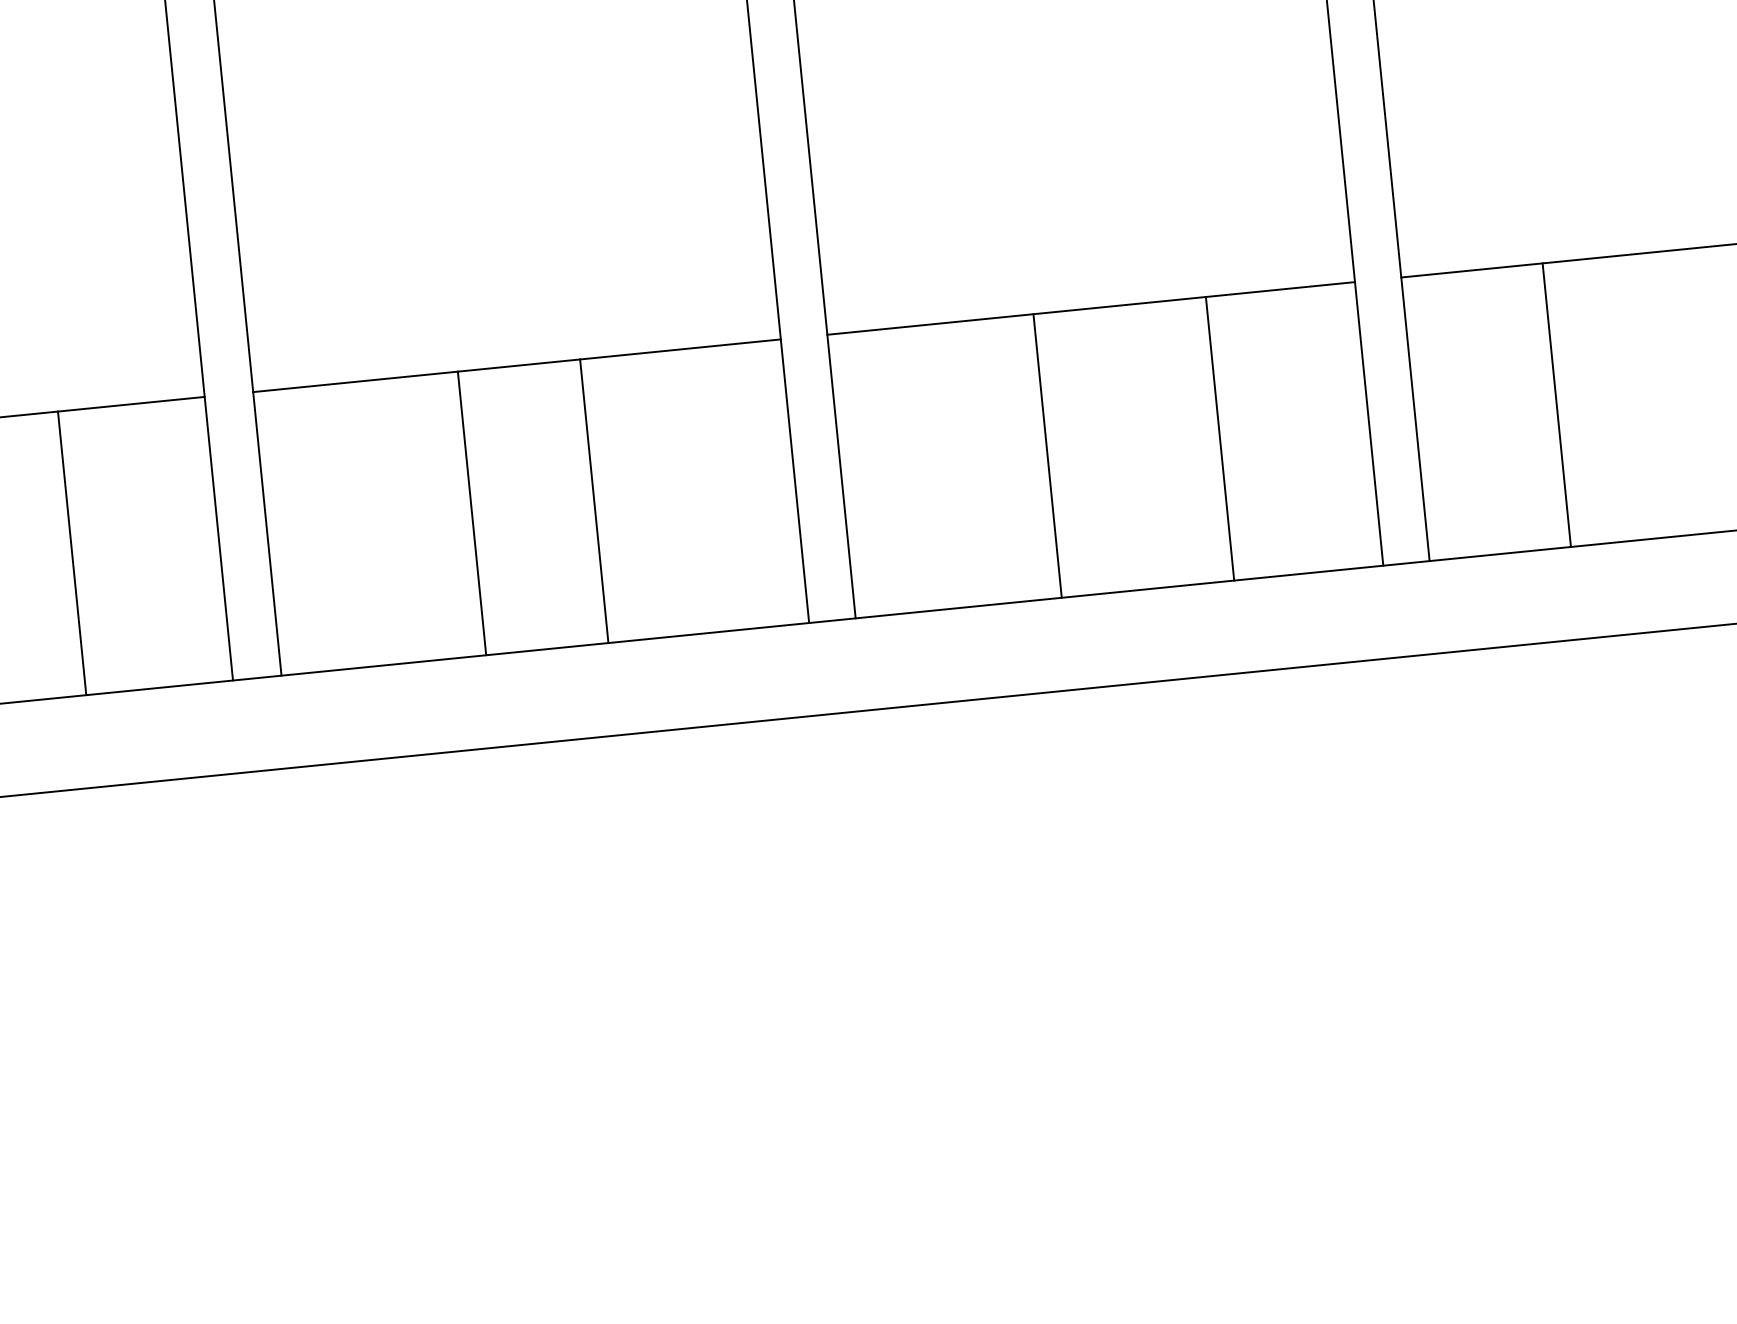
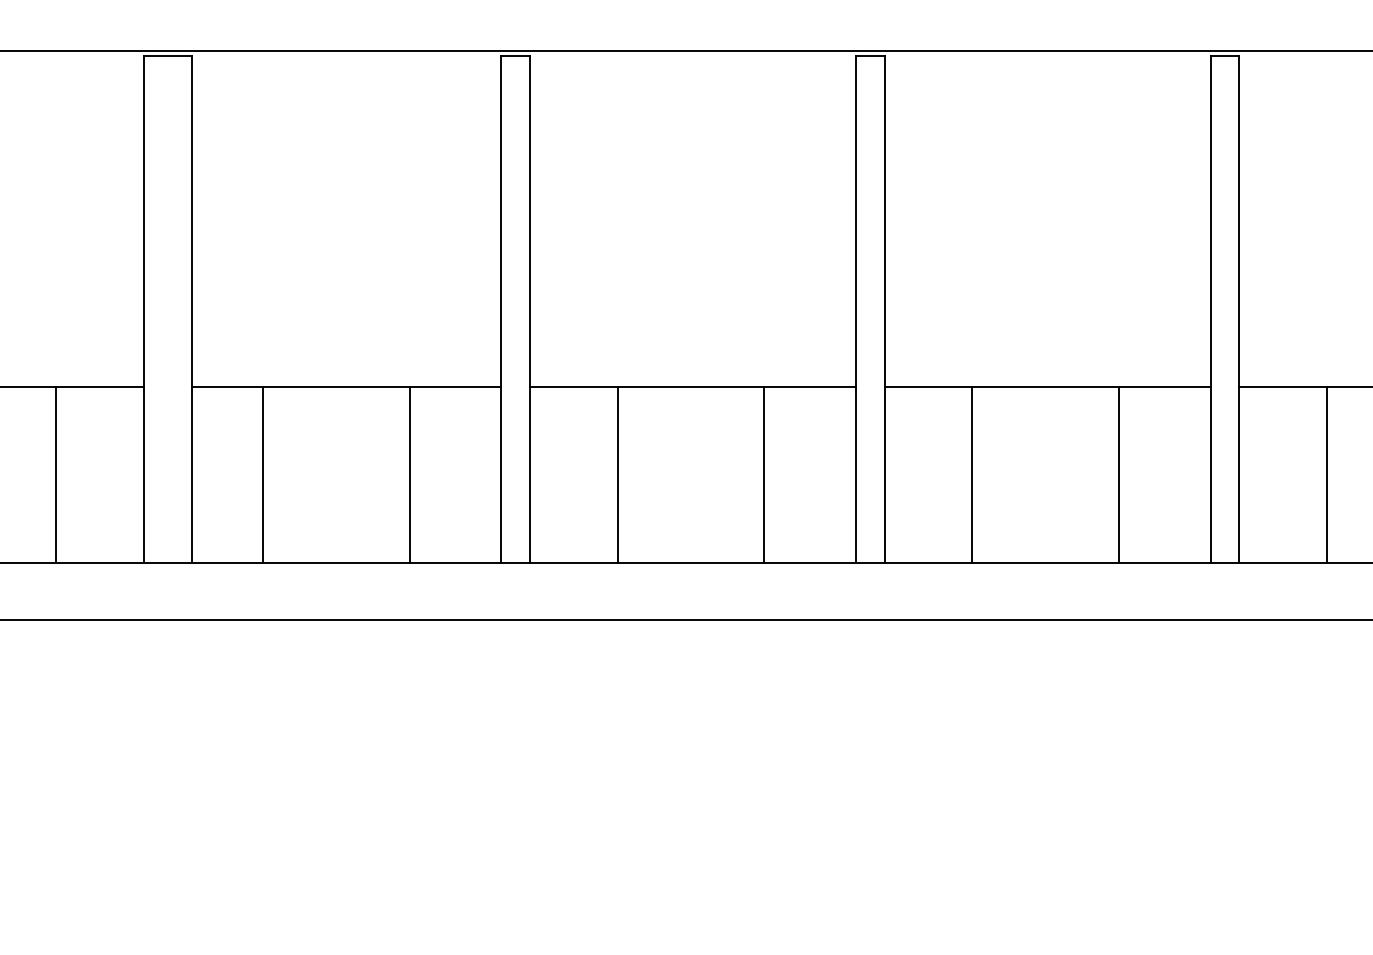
line: (1047, 455) -> (972, 474), moved
line: (594, 500) -> (764, 474), moved
line: (471, 512) -> (617, 474), moved

